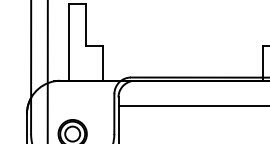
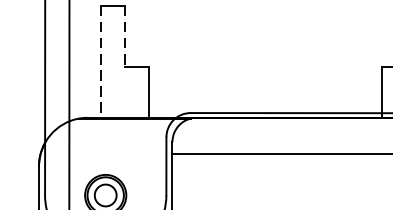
line: (86, 25) -> (125, 37), solid -> dashed
line: (69, 43) -> (101, 63), solid -> dashed

